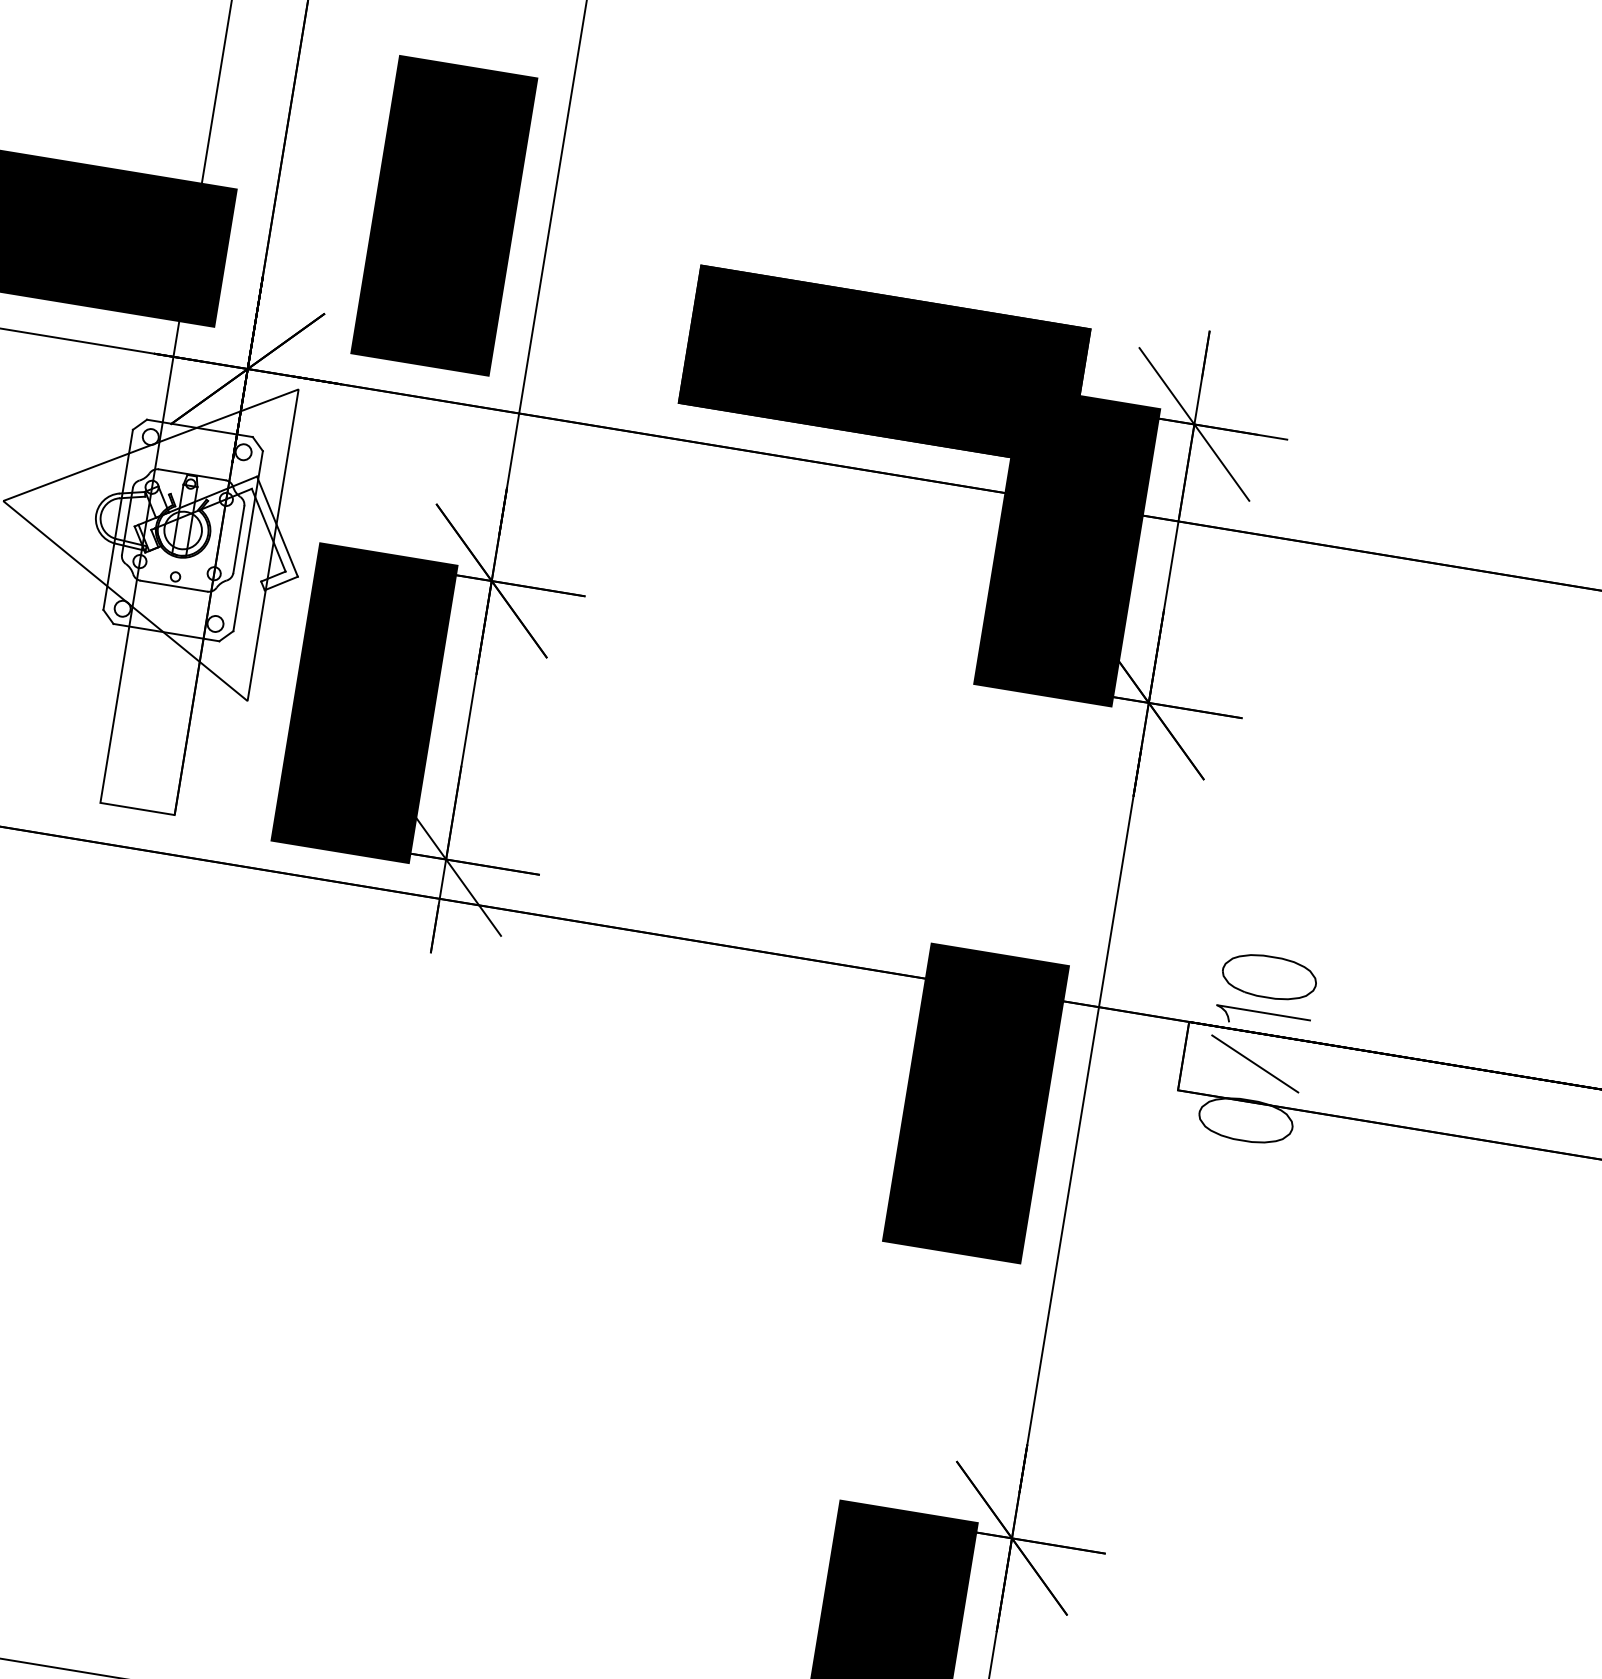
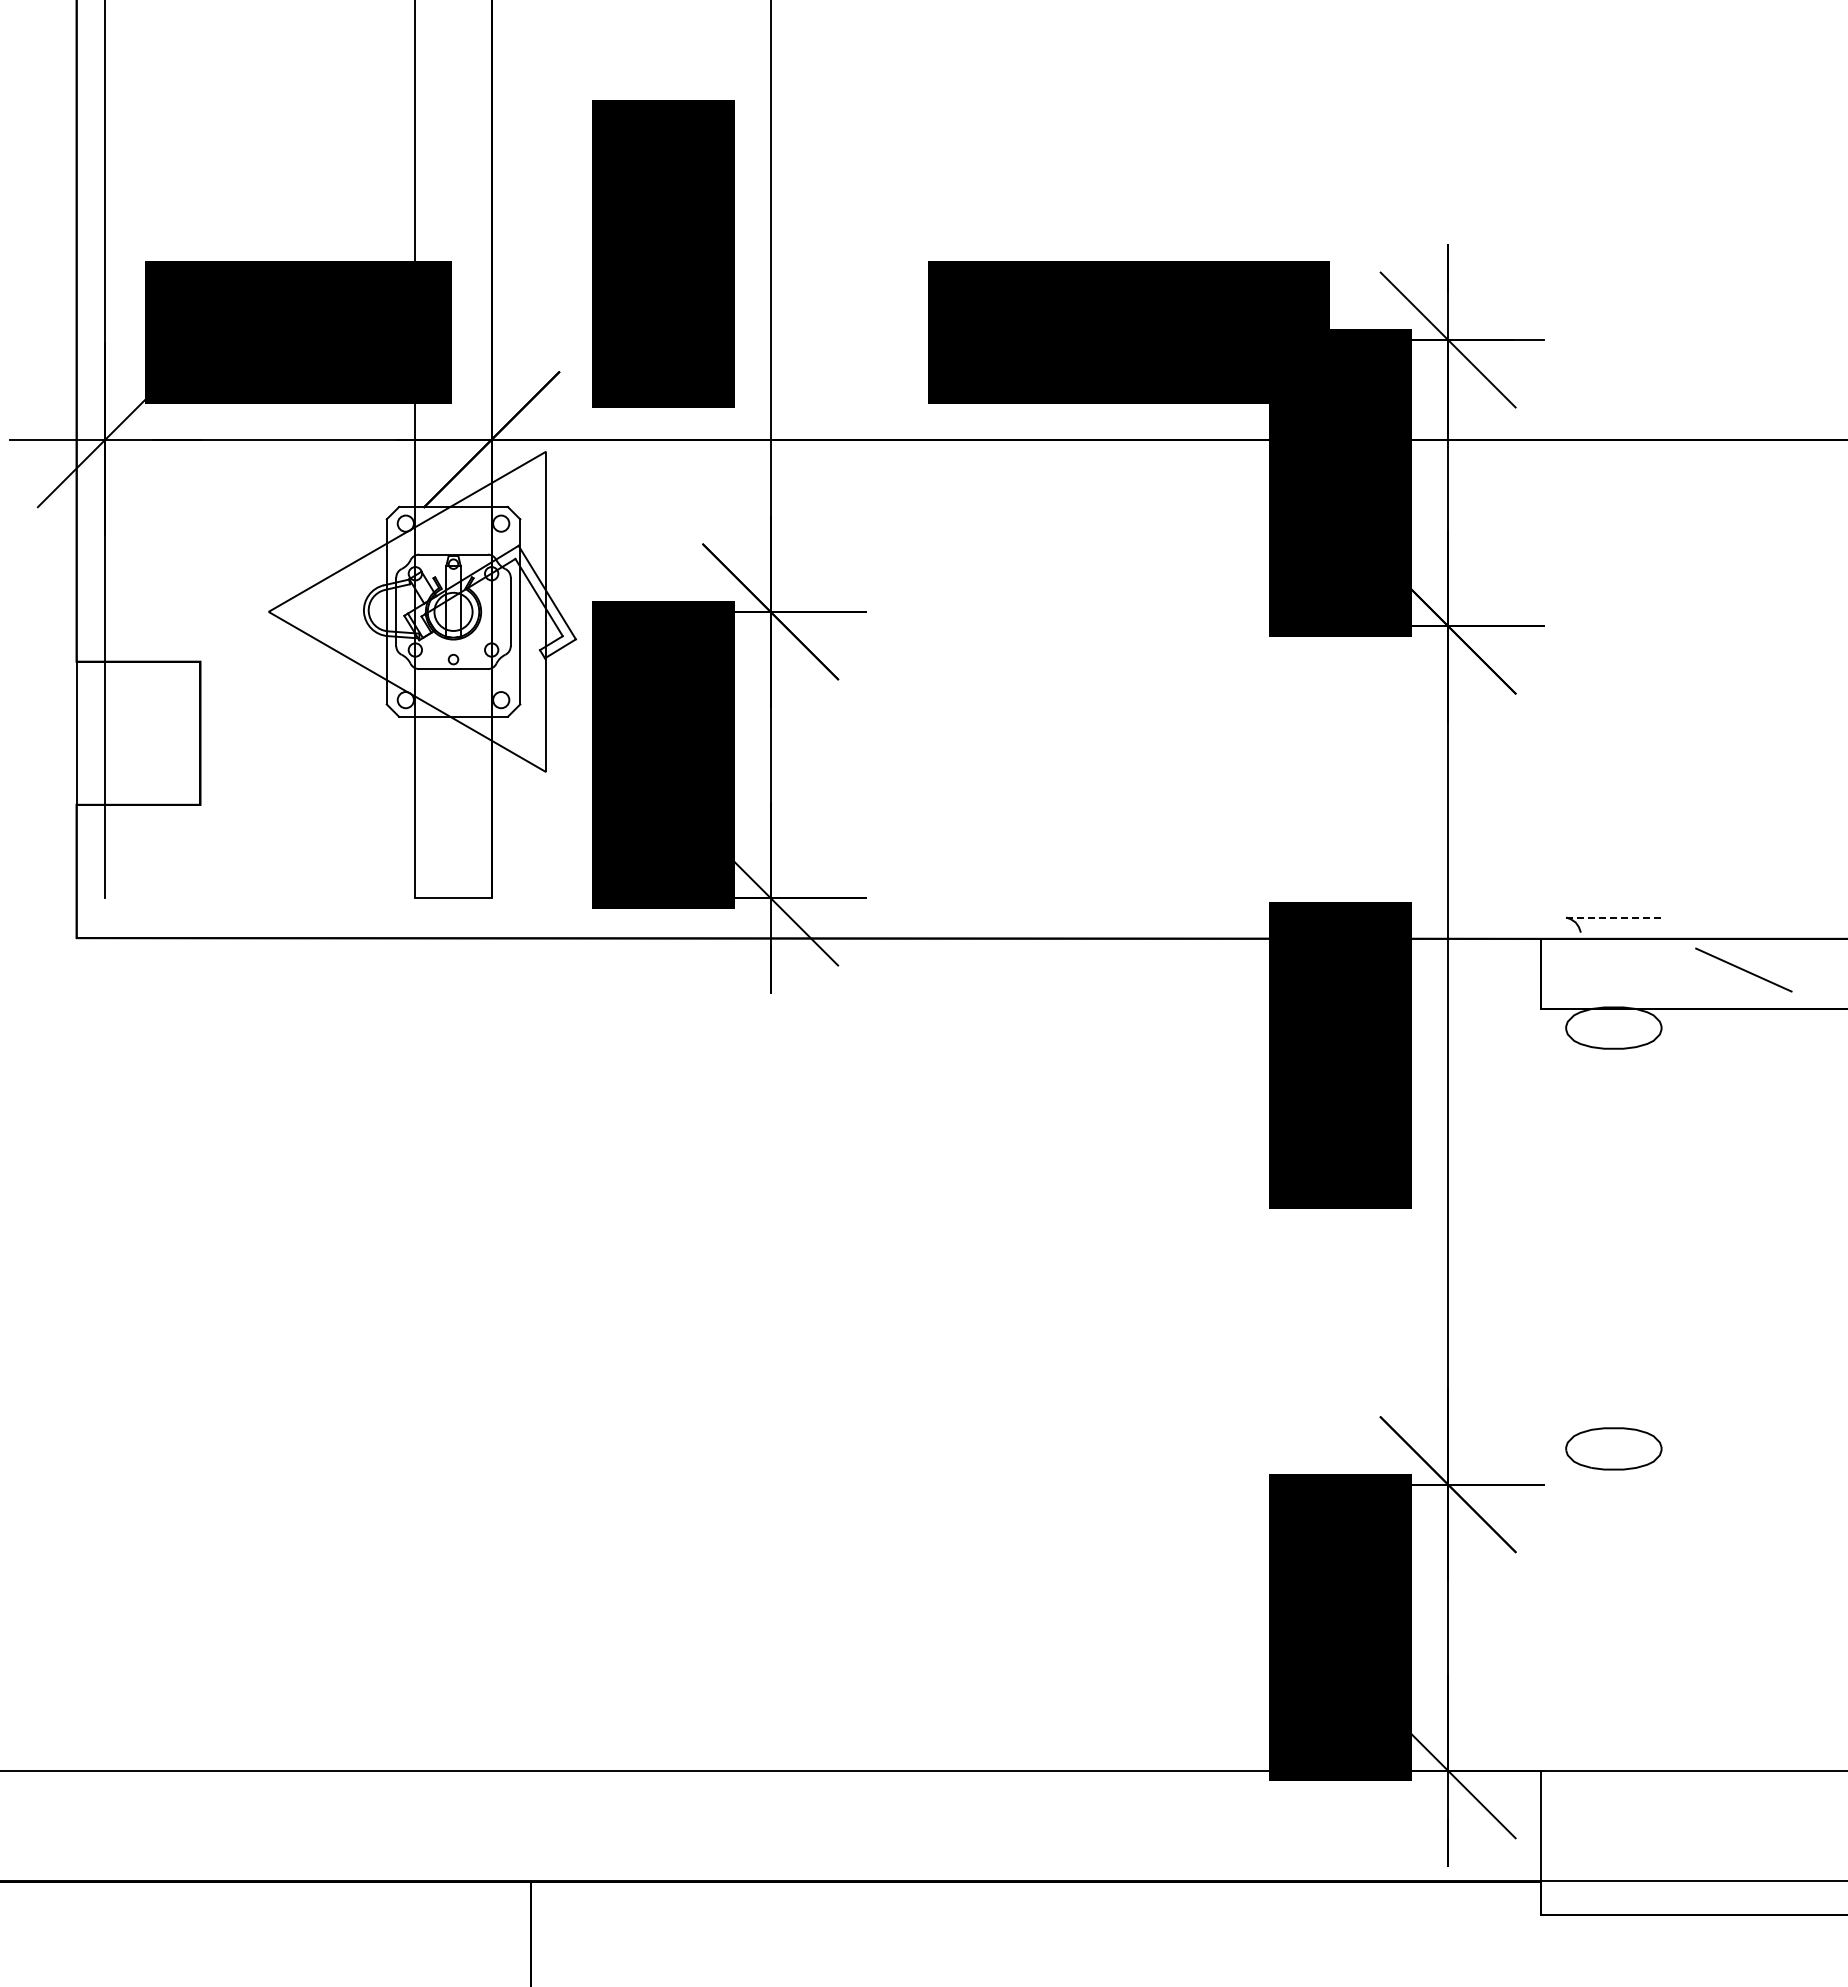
part: (1269, 976) -> (1613, 1448), moved
line: (1263, 1012) -> (1613, 917), solid -> dashed
line: (1254, 1063) -> (1743, 969), moved

